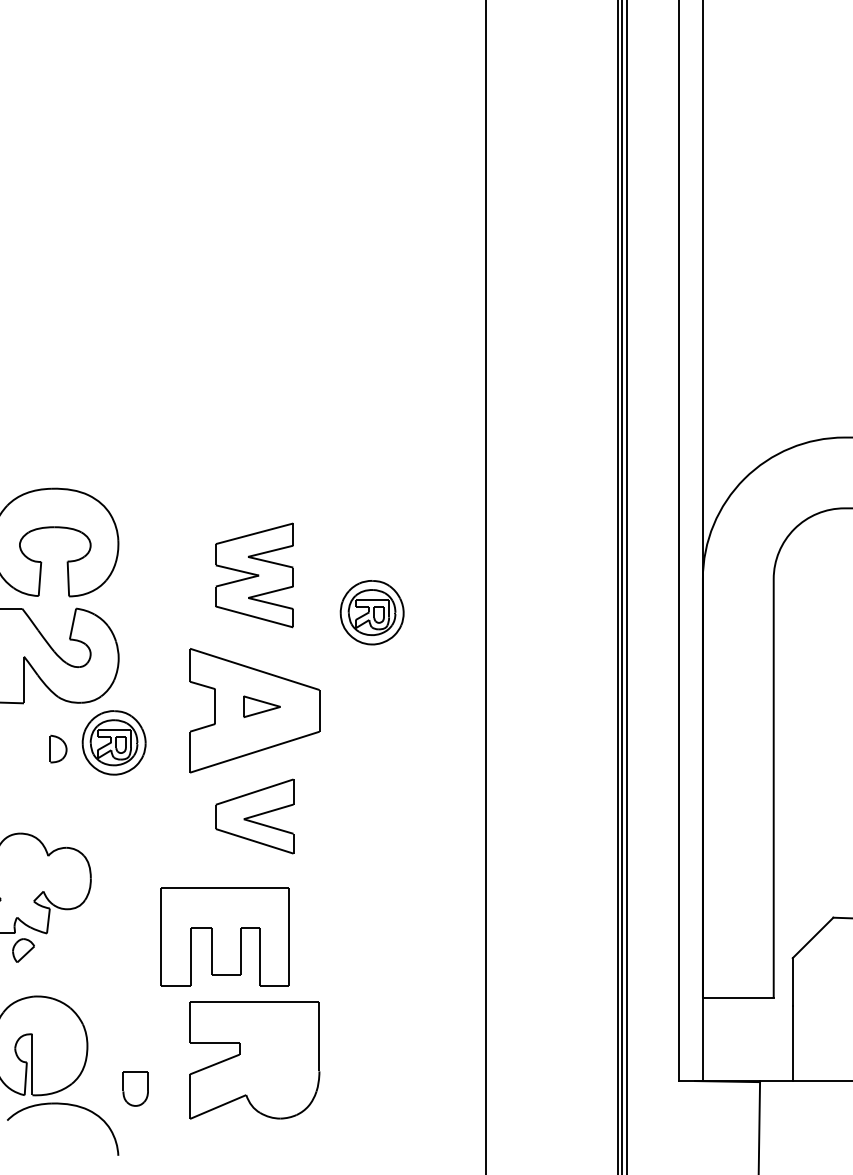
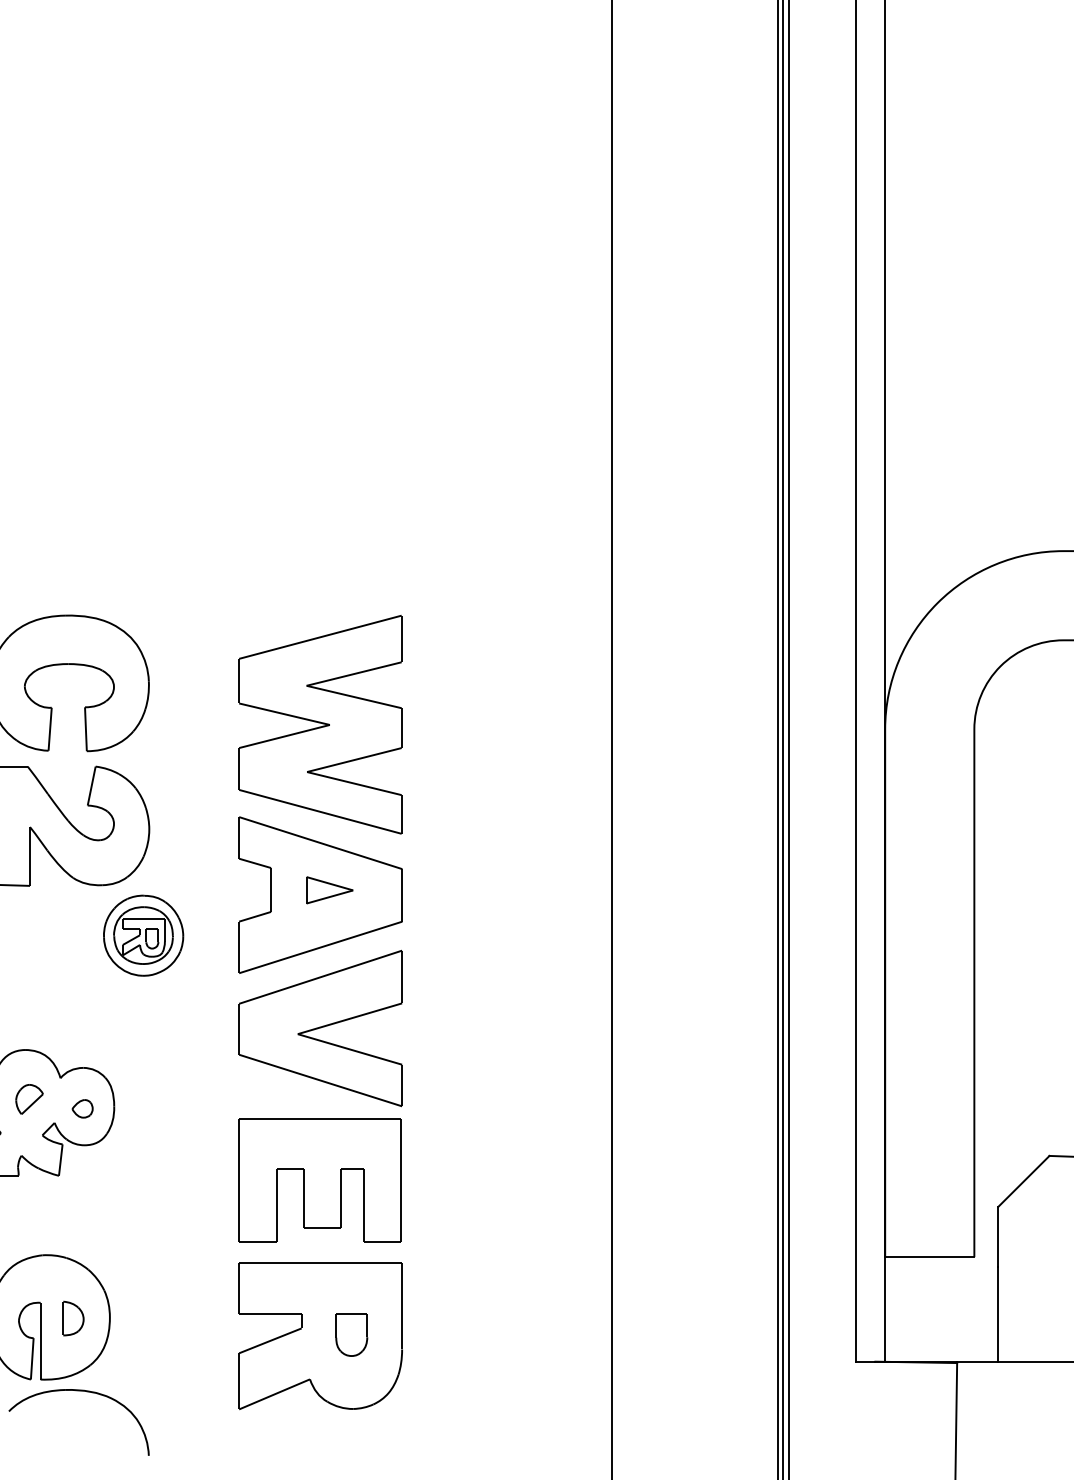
part: (254, 575) -> (320, 724), size x1.67
part: (372, 612) -> (468, 771), removed
part: (58, 749) -> (73, 1318), moved
part: (254, 816) -> (320, 1028), size x1.67
part: (65, 880) -> (82, 1108), added
part: (224, 937) -> (319, 1180), moved
part: (23, 950) -> (29, 1099), moved
part: (135, 1088) -> (351, 1334), moved

